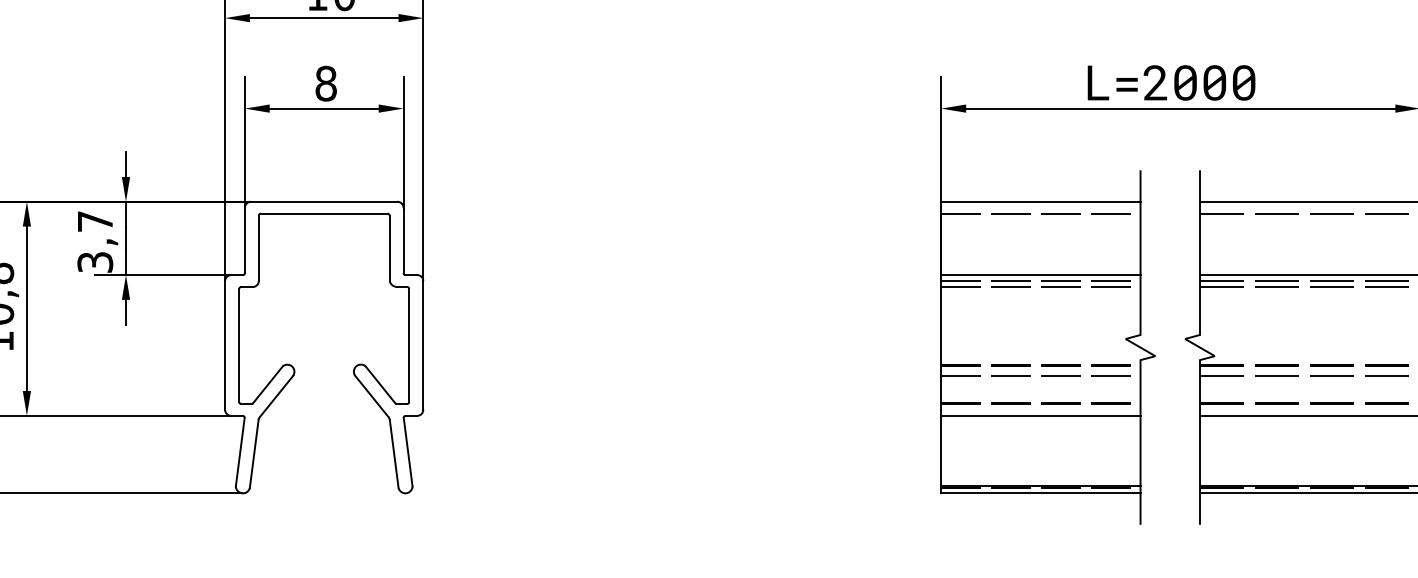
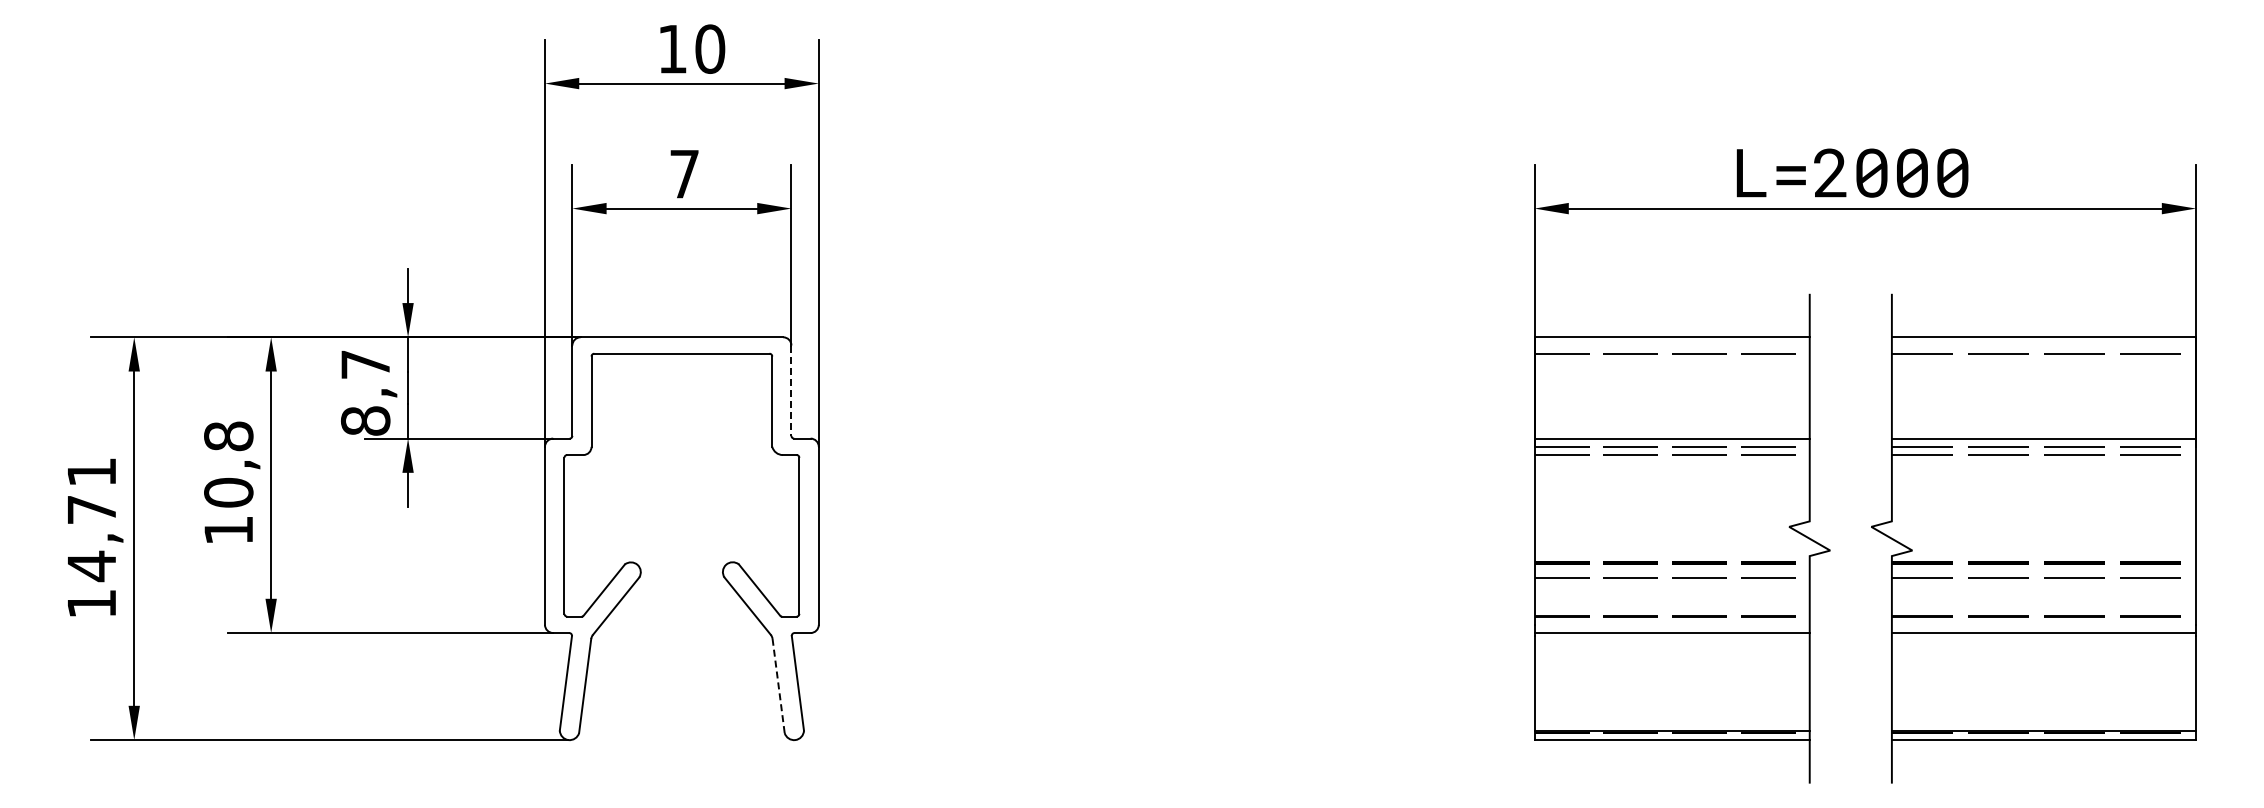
text: (326, 83) -> (684, 173), 8 -> 7
line: (403, 241) -> (791, 391), solid -> dashed
text: (95, 261) -> (365, 420), 3,7 -> 8,7
line: (394, 453) -> (778, 685), solid -> dashed

